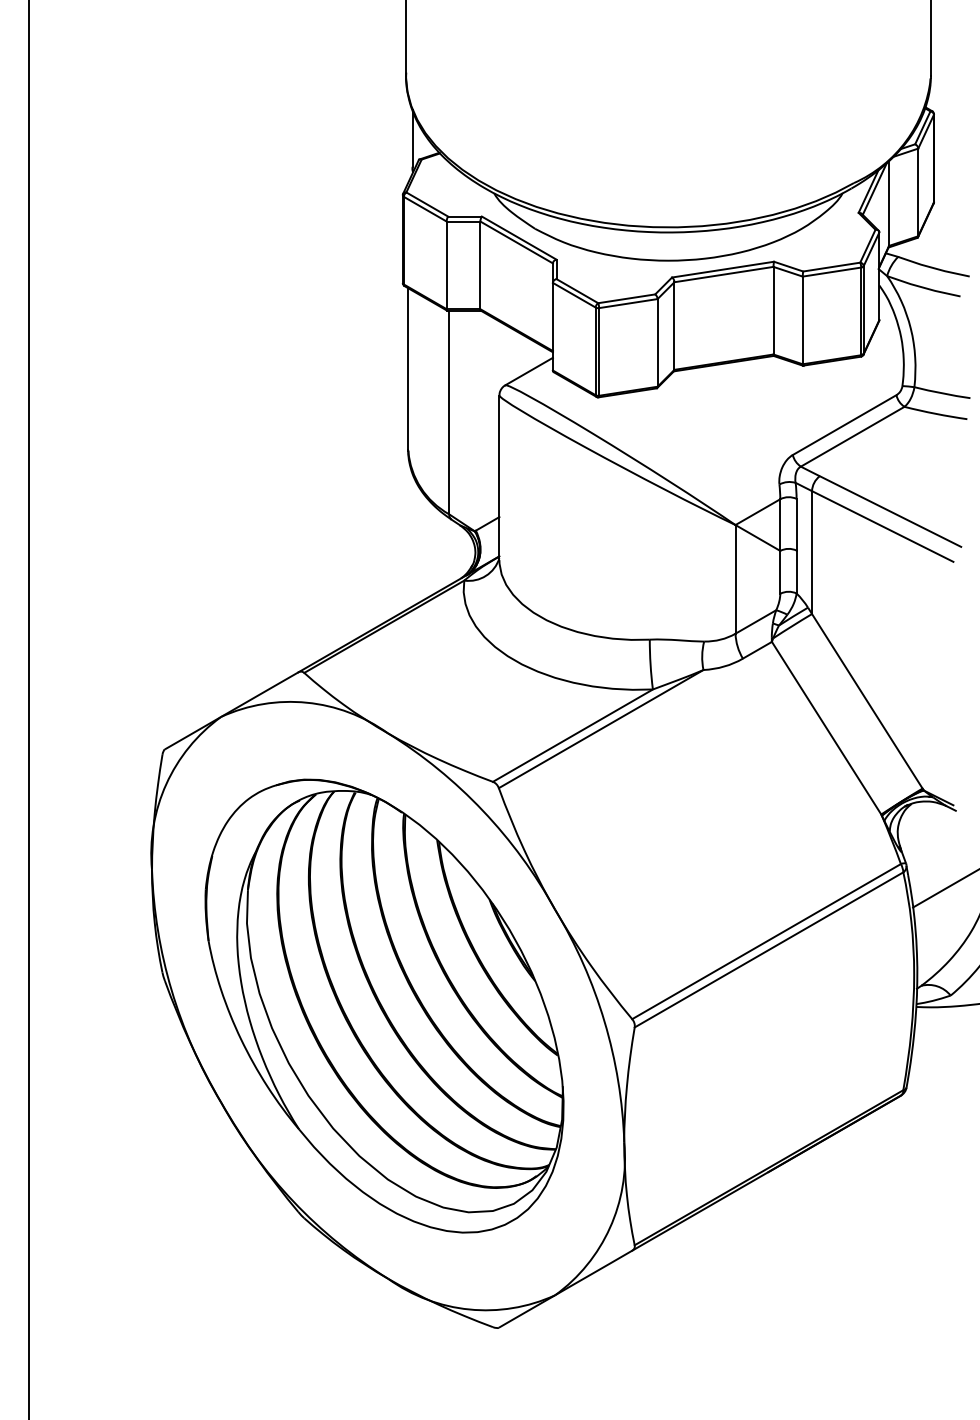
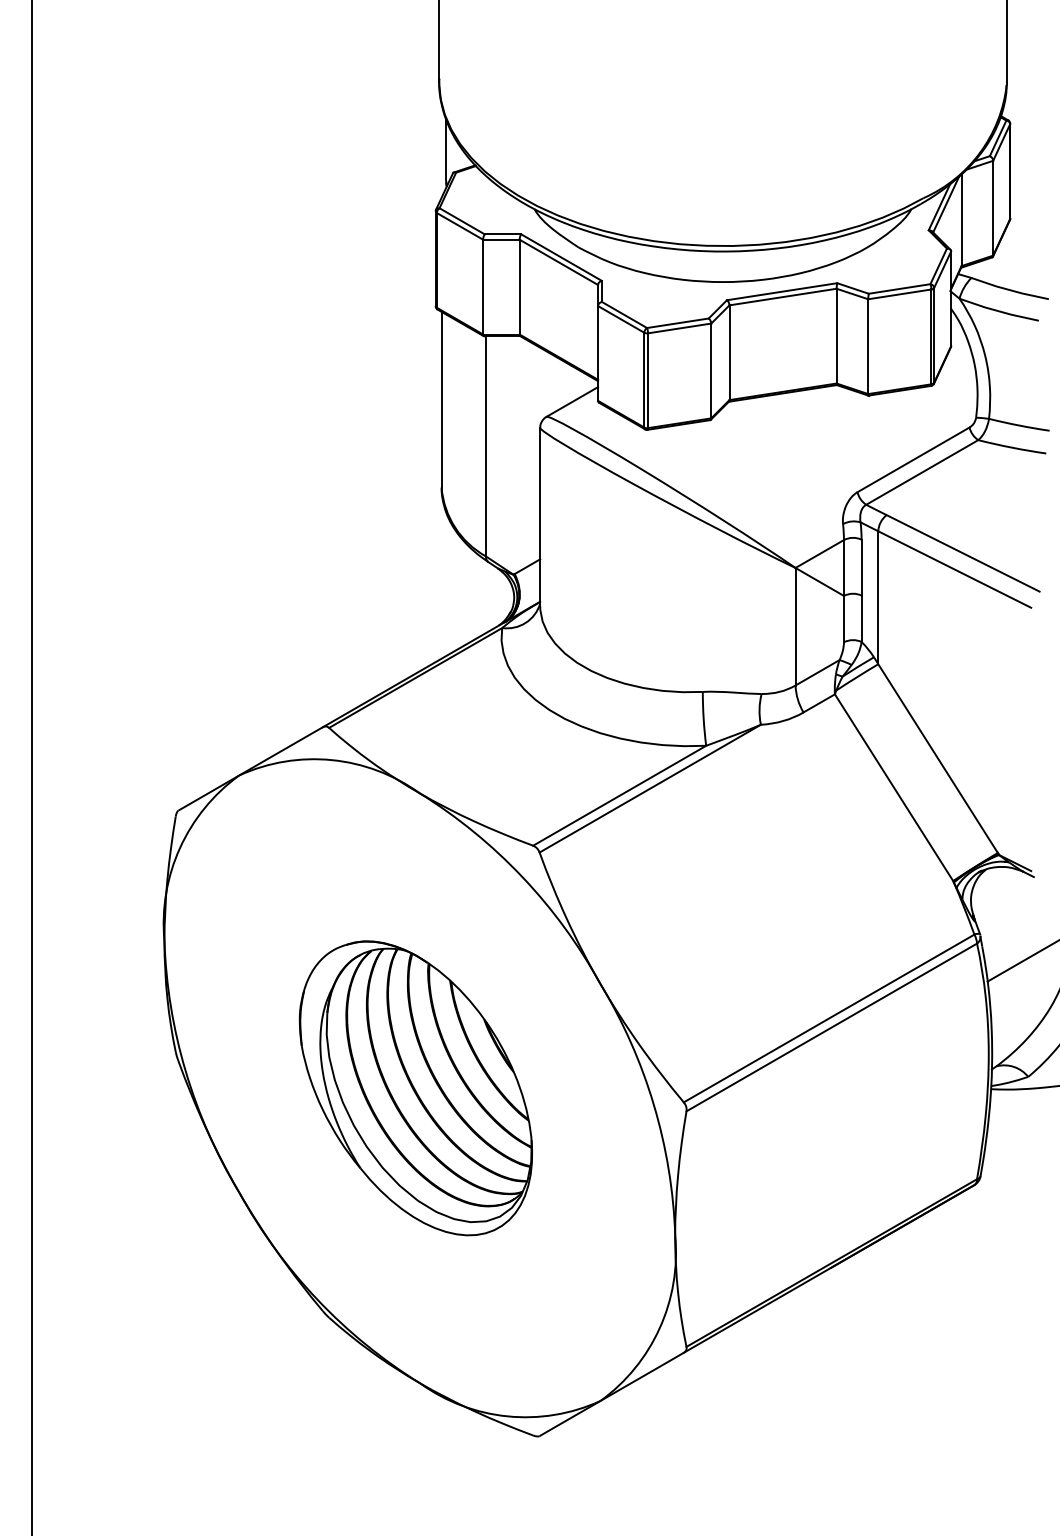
part: (384, 1006) -> (415, 1088), size x0.6

